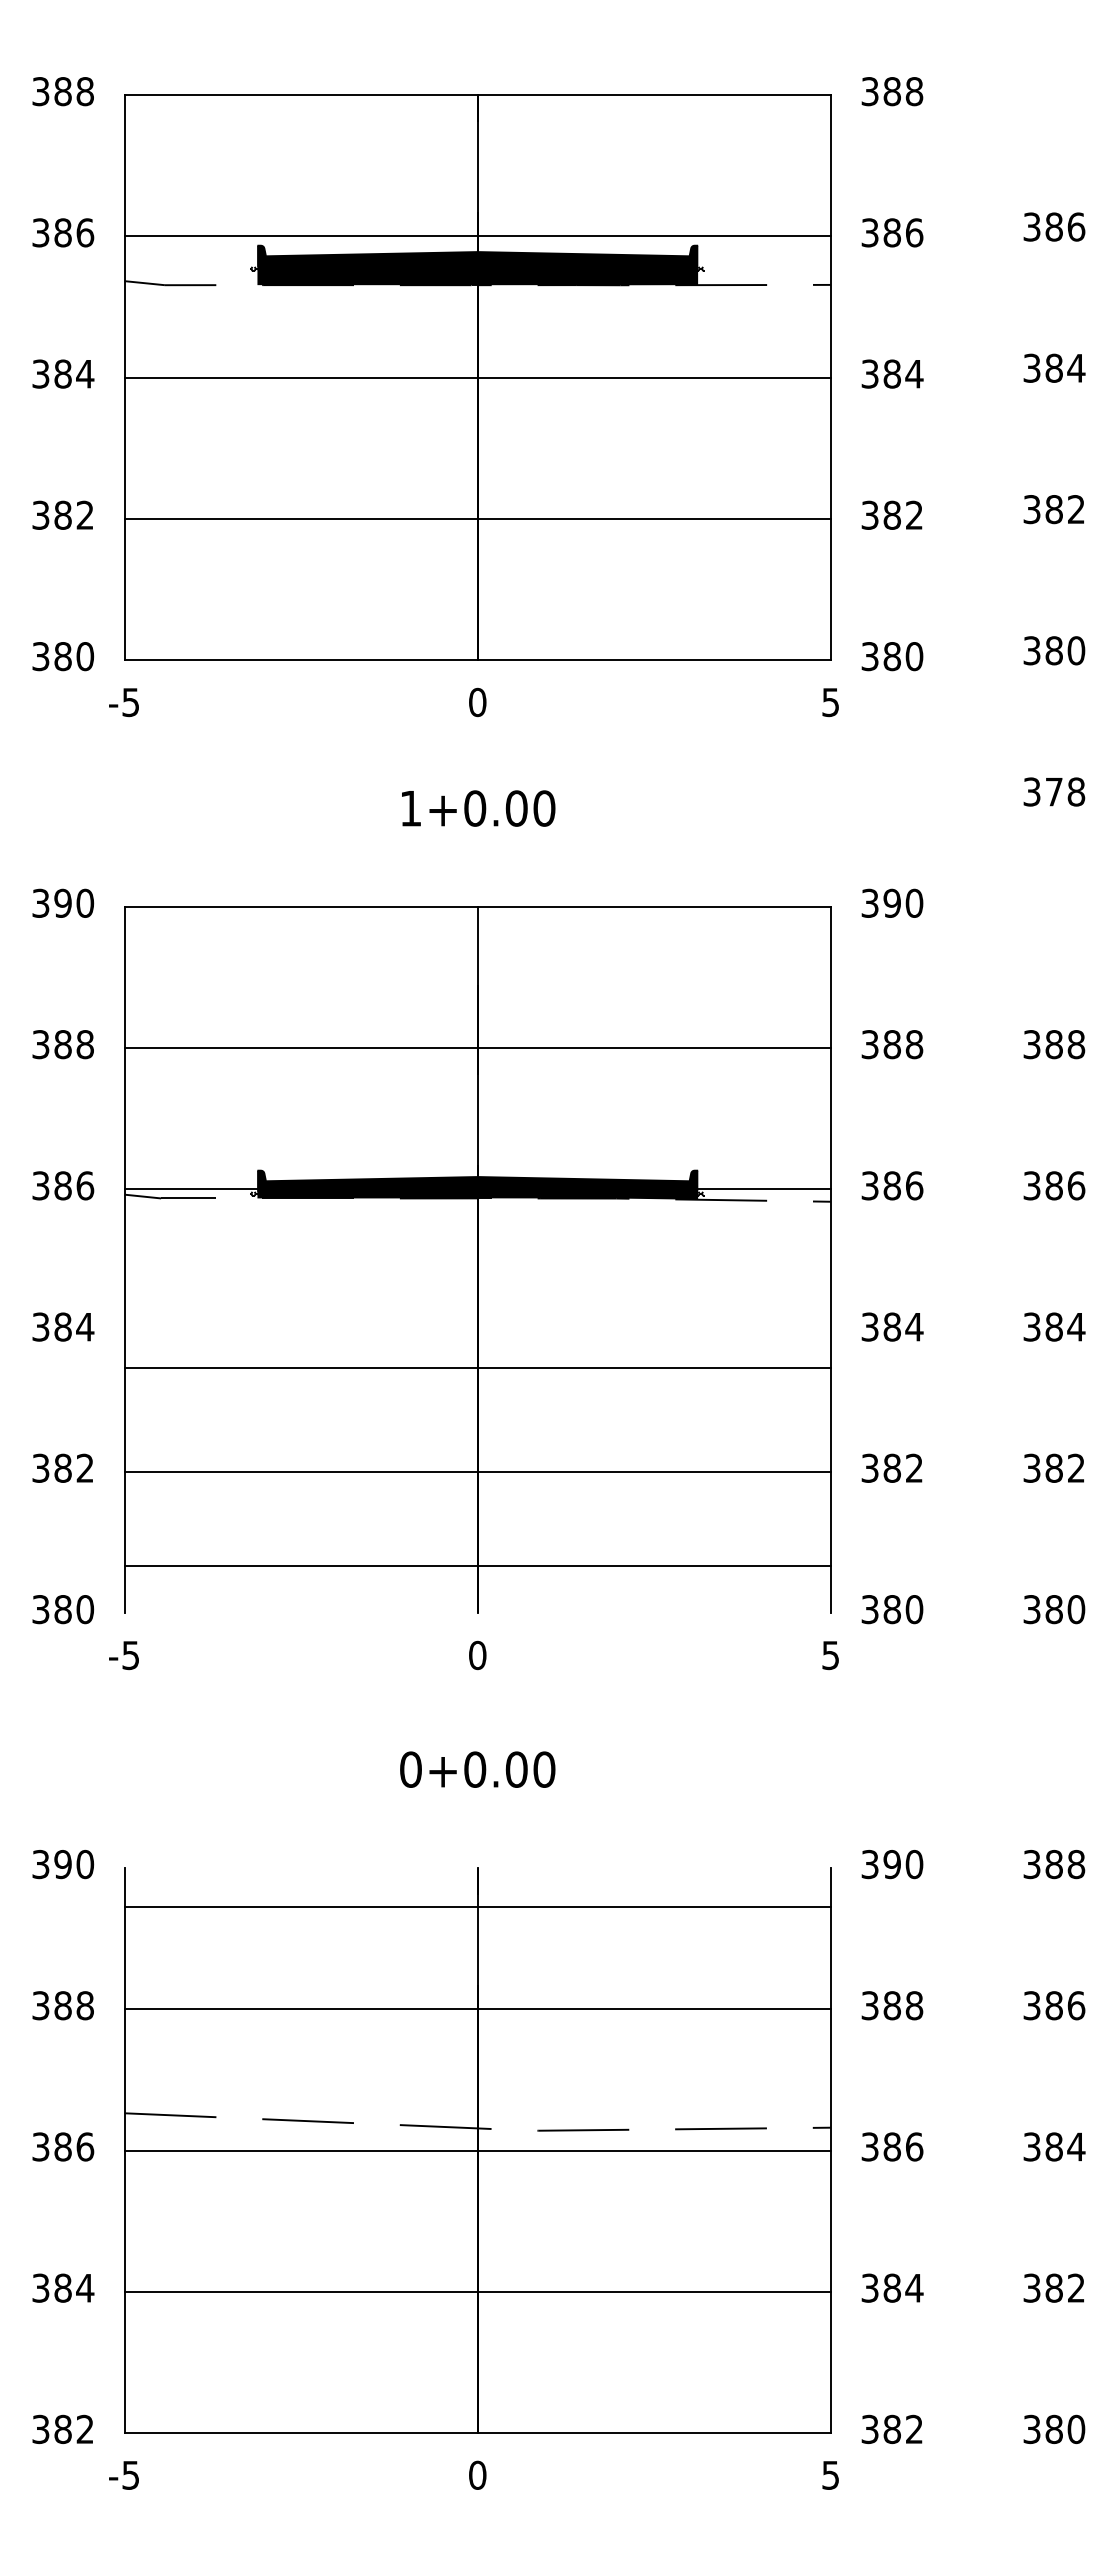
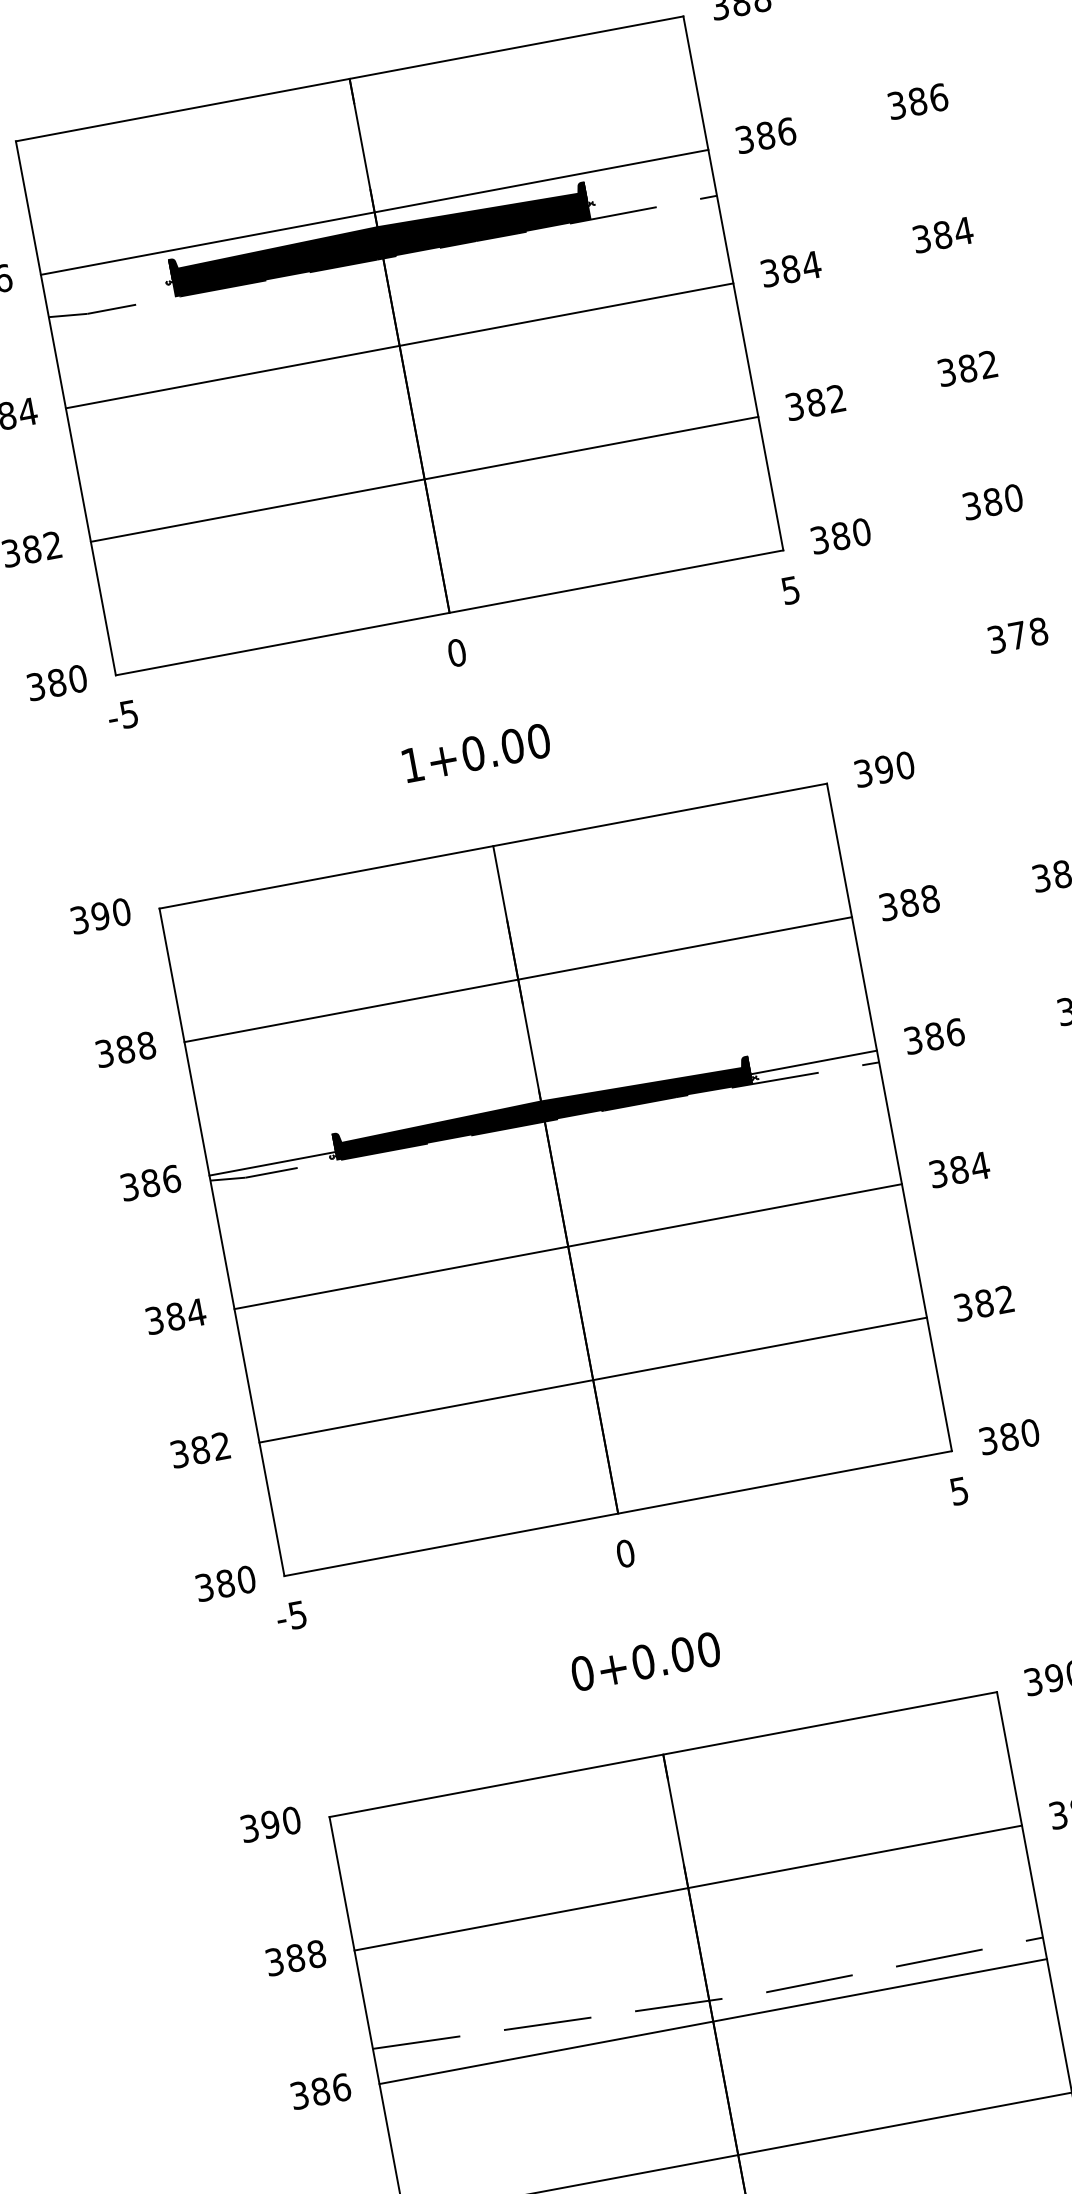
line: (477, 1367) -> (567, 1246), moved
line: (477, 1566) -> (617, 1514), moved
line: (477, 1907) -> (663, 1755), moved

